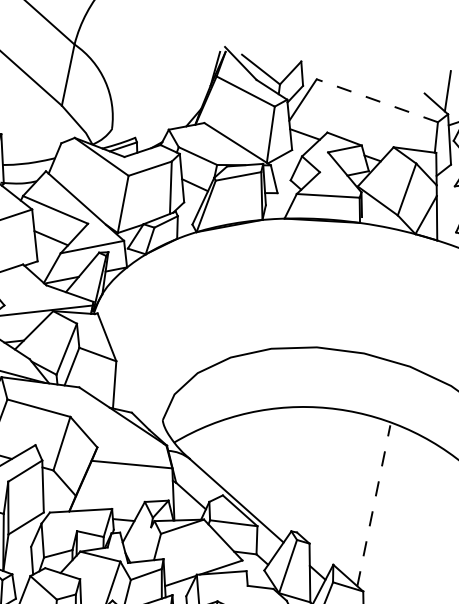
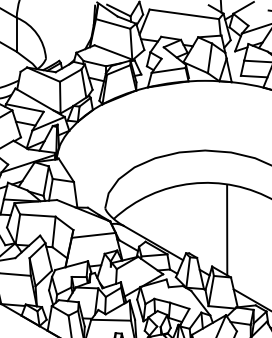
line: (375, 100) -> (183, 14), dashed -> solid
line: (374, 505) -> (227, 230), dashed -> solid

